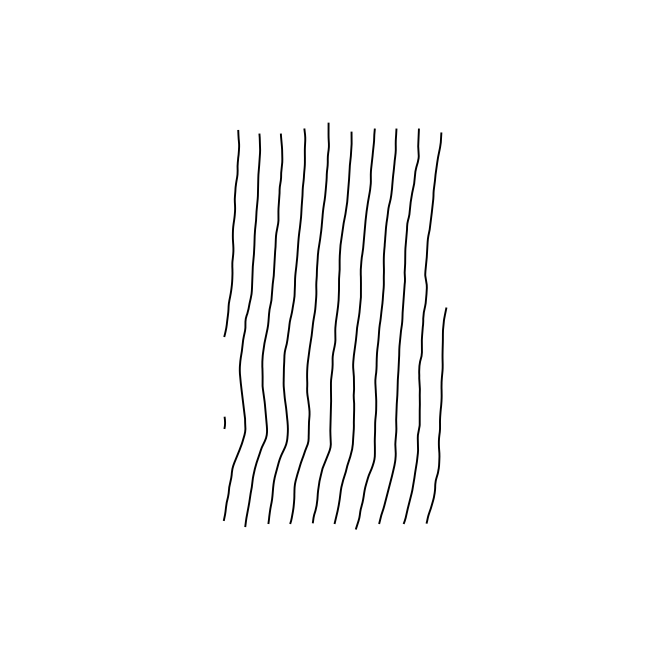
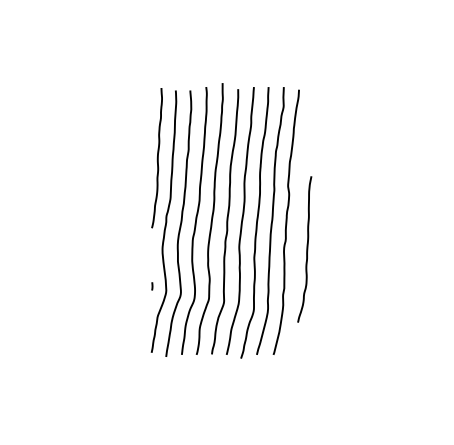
curve: (439, 415) -> (306, 249), moved

